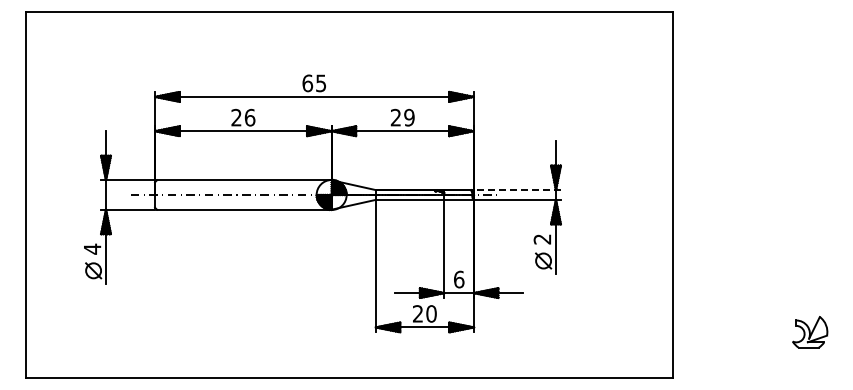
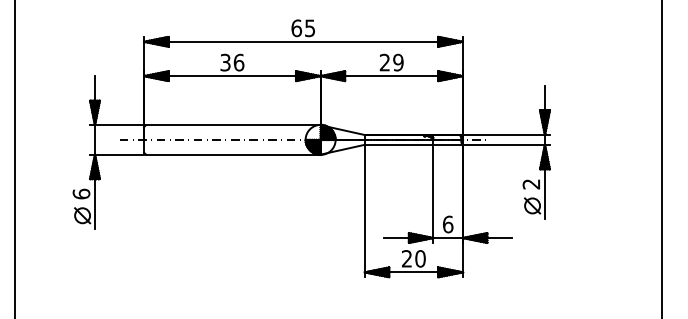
text: (236, 117) -> (225, 62), 26 -> 36
line: (517, 190) -> (506, 135), dashed -> solid
text: (92, 248) -> (81, 193), 4 -> 6

